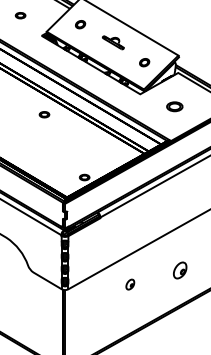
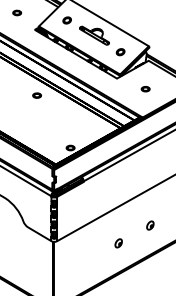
part: (113, 42) -> (94, 35), size x1.67
part: (174, 107) -> (145, 89), size x0.62
part: (180, 270) -> (150, 225), size x0.62
part: (130, 284) -> (118, 243), moved

